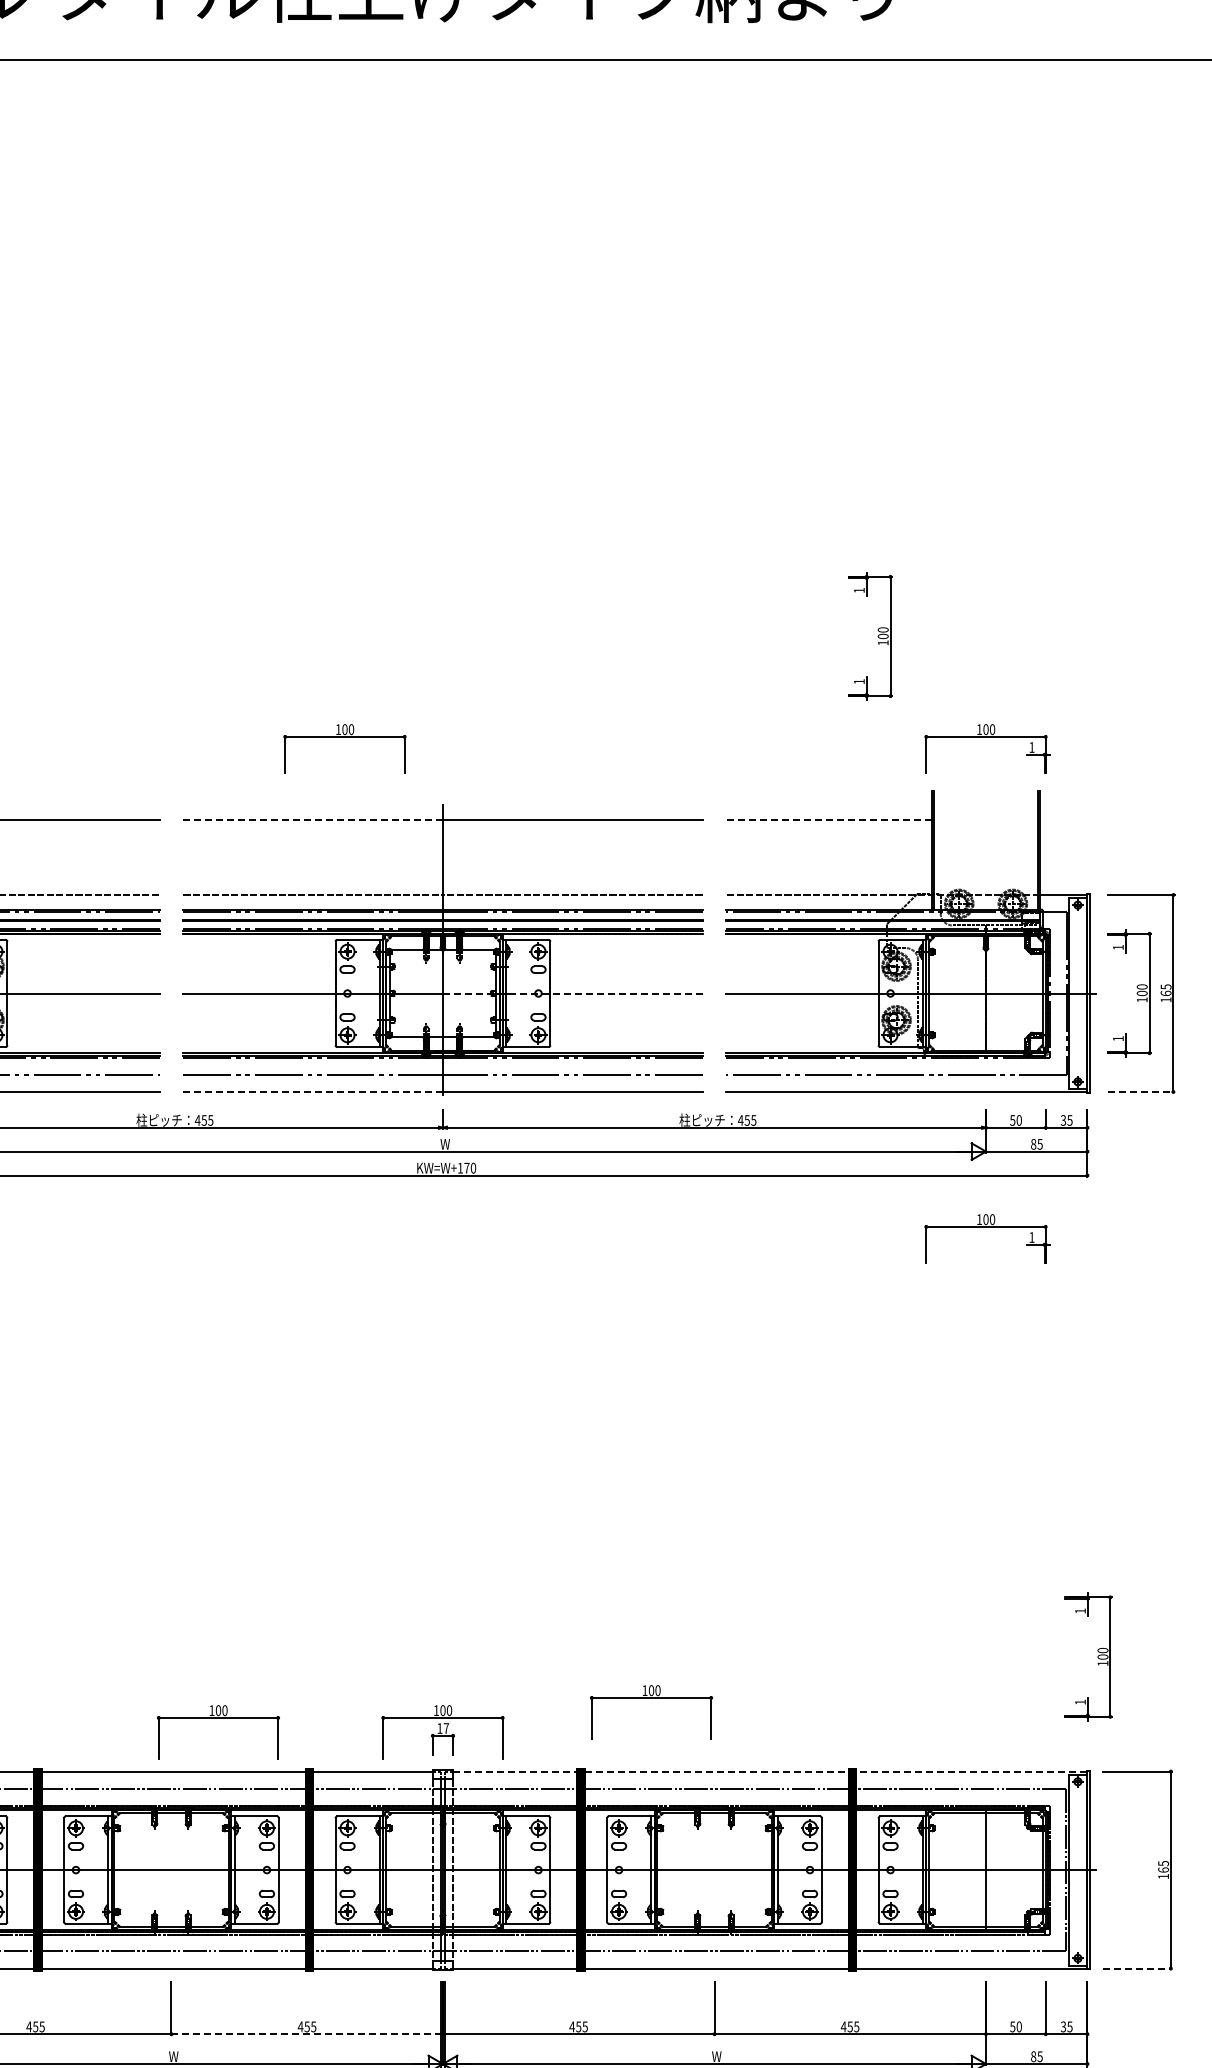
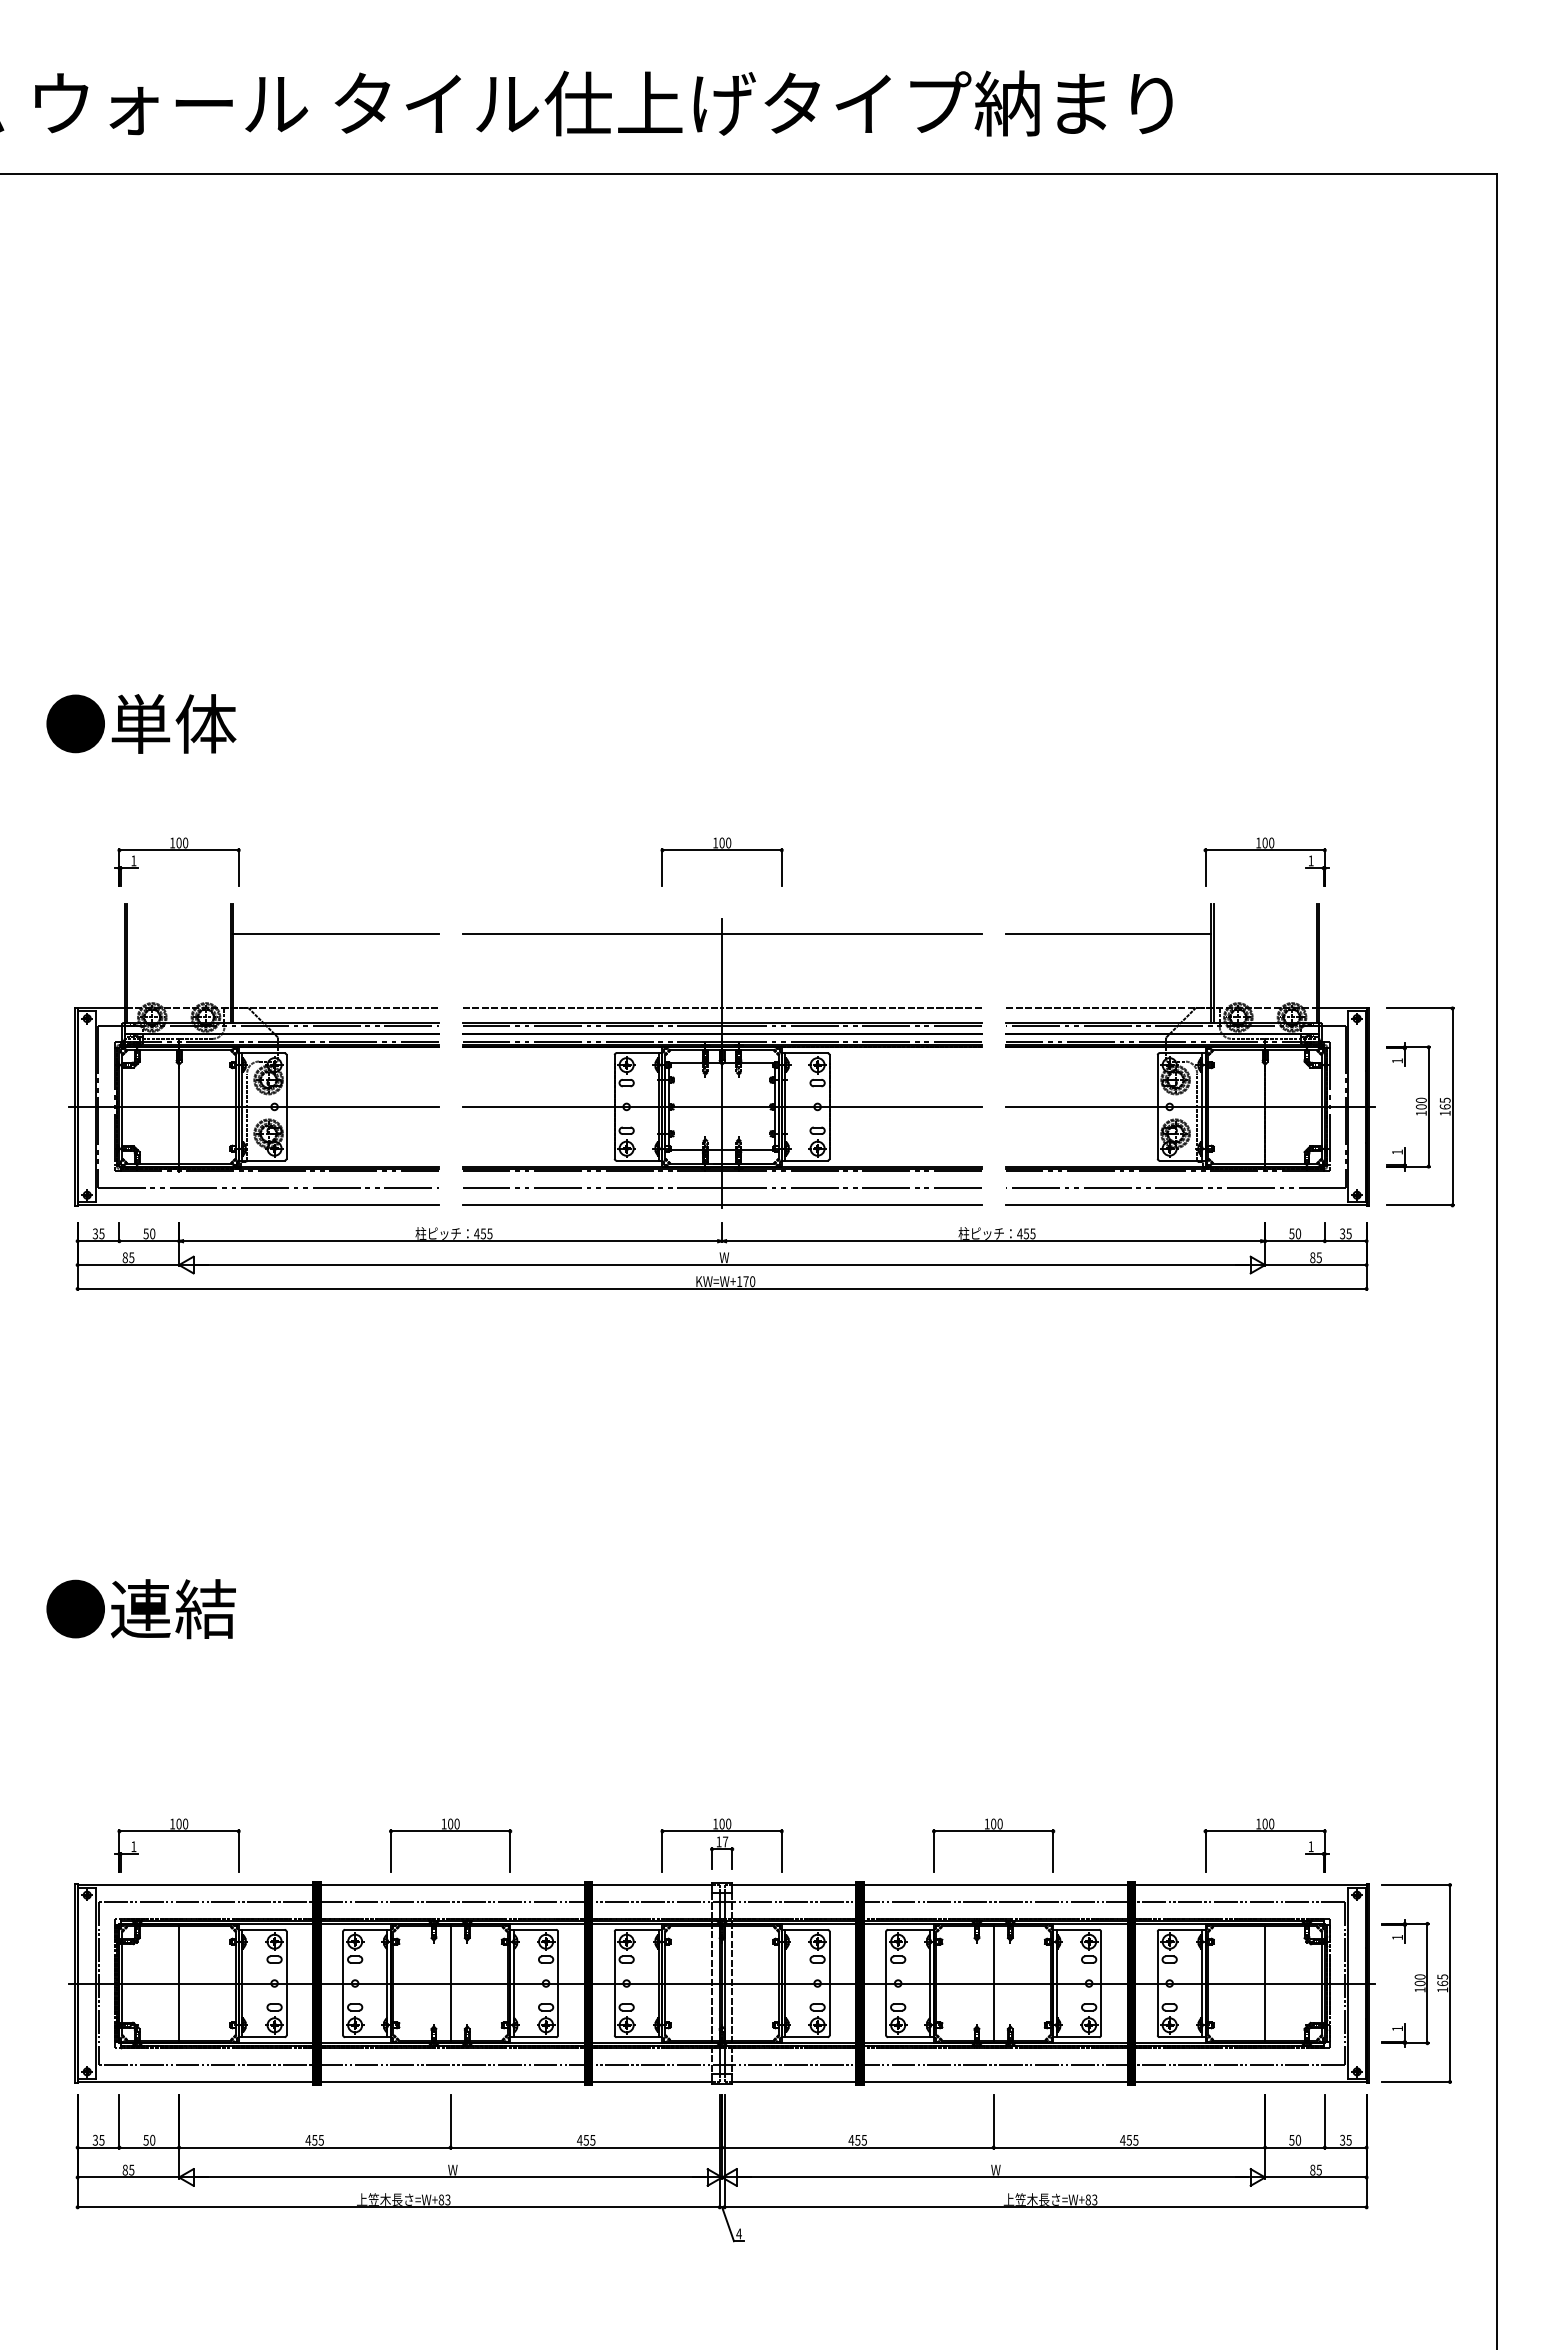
part: (878, 636) -> (1157, 749), removed
part: (344, 737) -> (721, 850), moved
line: (313, 820) -> (592, 933), dashed -> solid
line: (829, 820) -> (1108, 933), dashed -> solid
line: (572, 993) -> (851, 1106), dashed -> solid
line: (313, 1092) -> (592, 1205), dashed -> solid
line: (1141, 1092) -> (1420, 1205), dashed -> solid
part: (987, 1227) -> (1266, 1340), removed
part: (1097, 1657) -> (1414, 1983), moved
part: (651, 1698) -> (993, 1831), moved
part: (218, 1718) -> (450, 1831), moved
part: (987, 1718) -> (1266, 1831), added
line: (770, 1772) -> (1049, 1885), dashed -> solid
line: (171, 1870) -> (450, 1983), added
line: (714, 1870) -> (993, 1983), added
line: (1137, 1968) -> (1416, 2081), dashed -> solid
line: (307, 2034) -> (586, 2147), dashed -> solid

